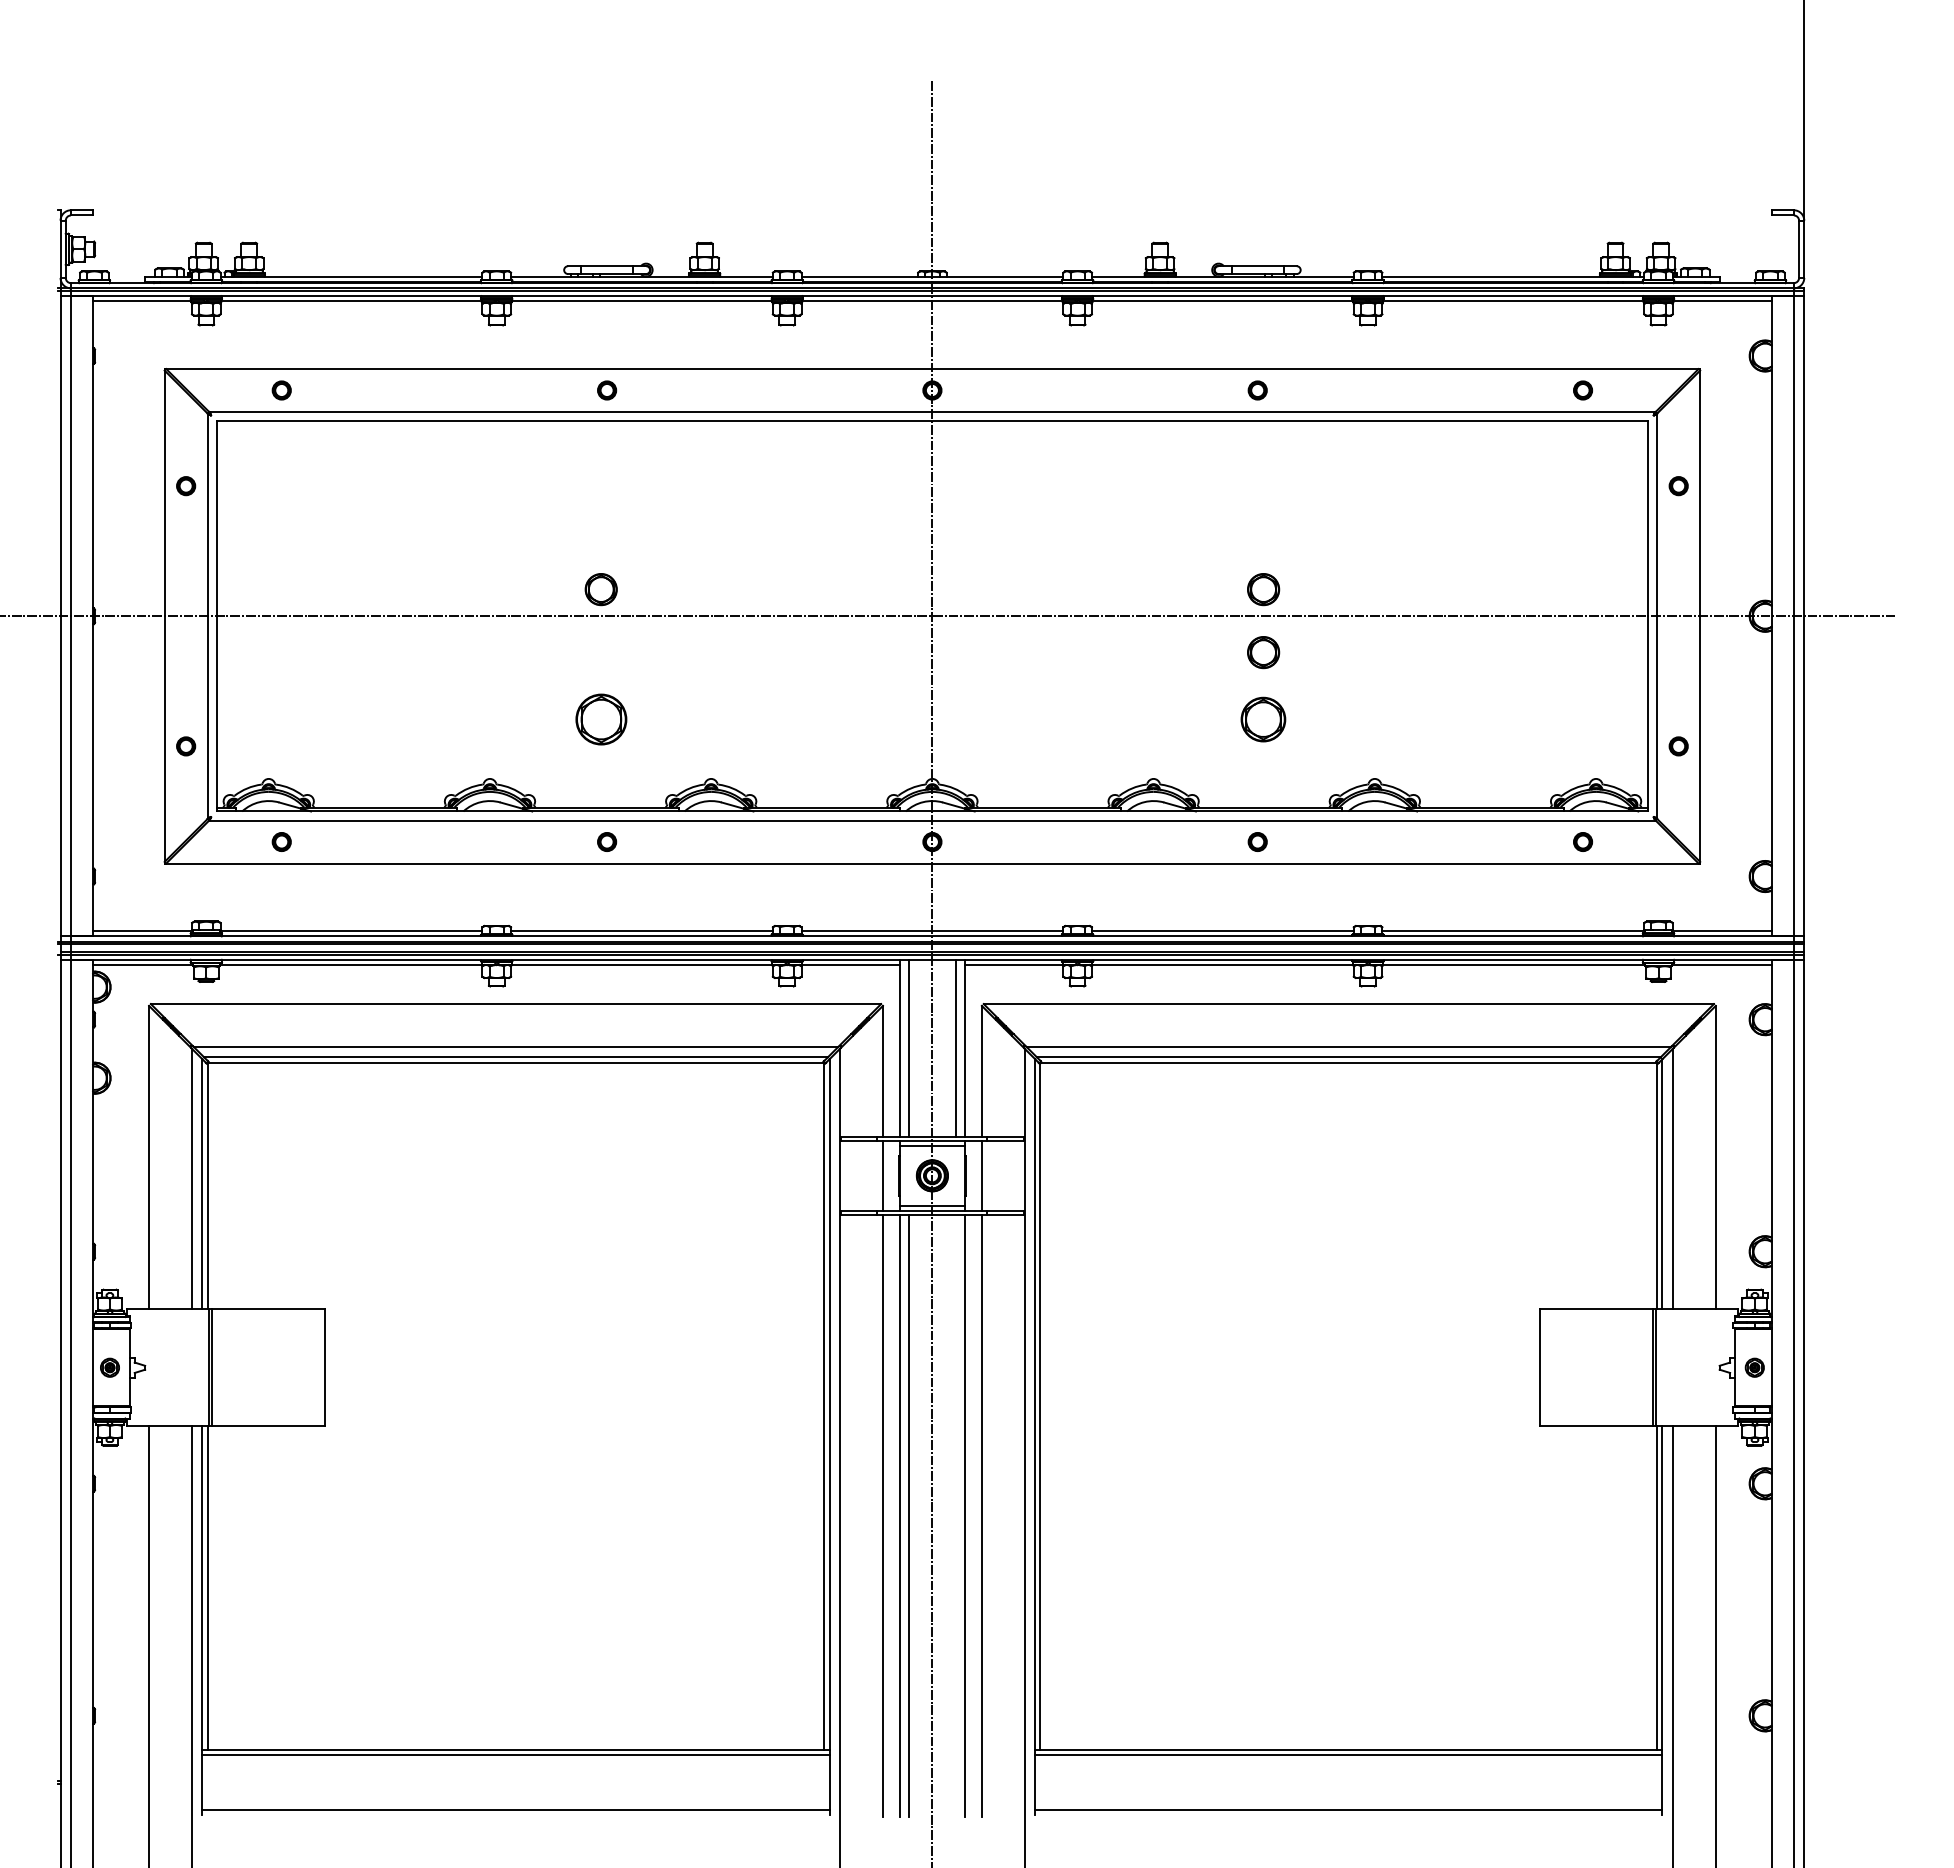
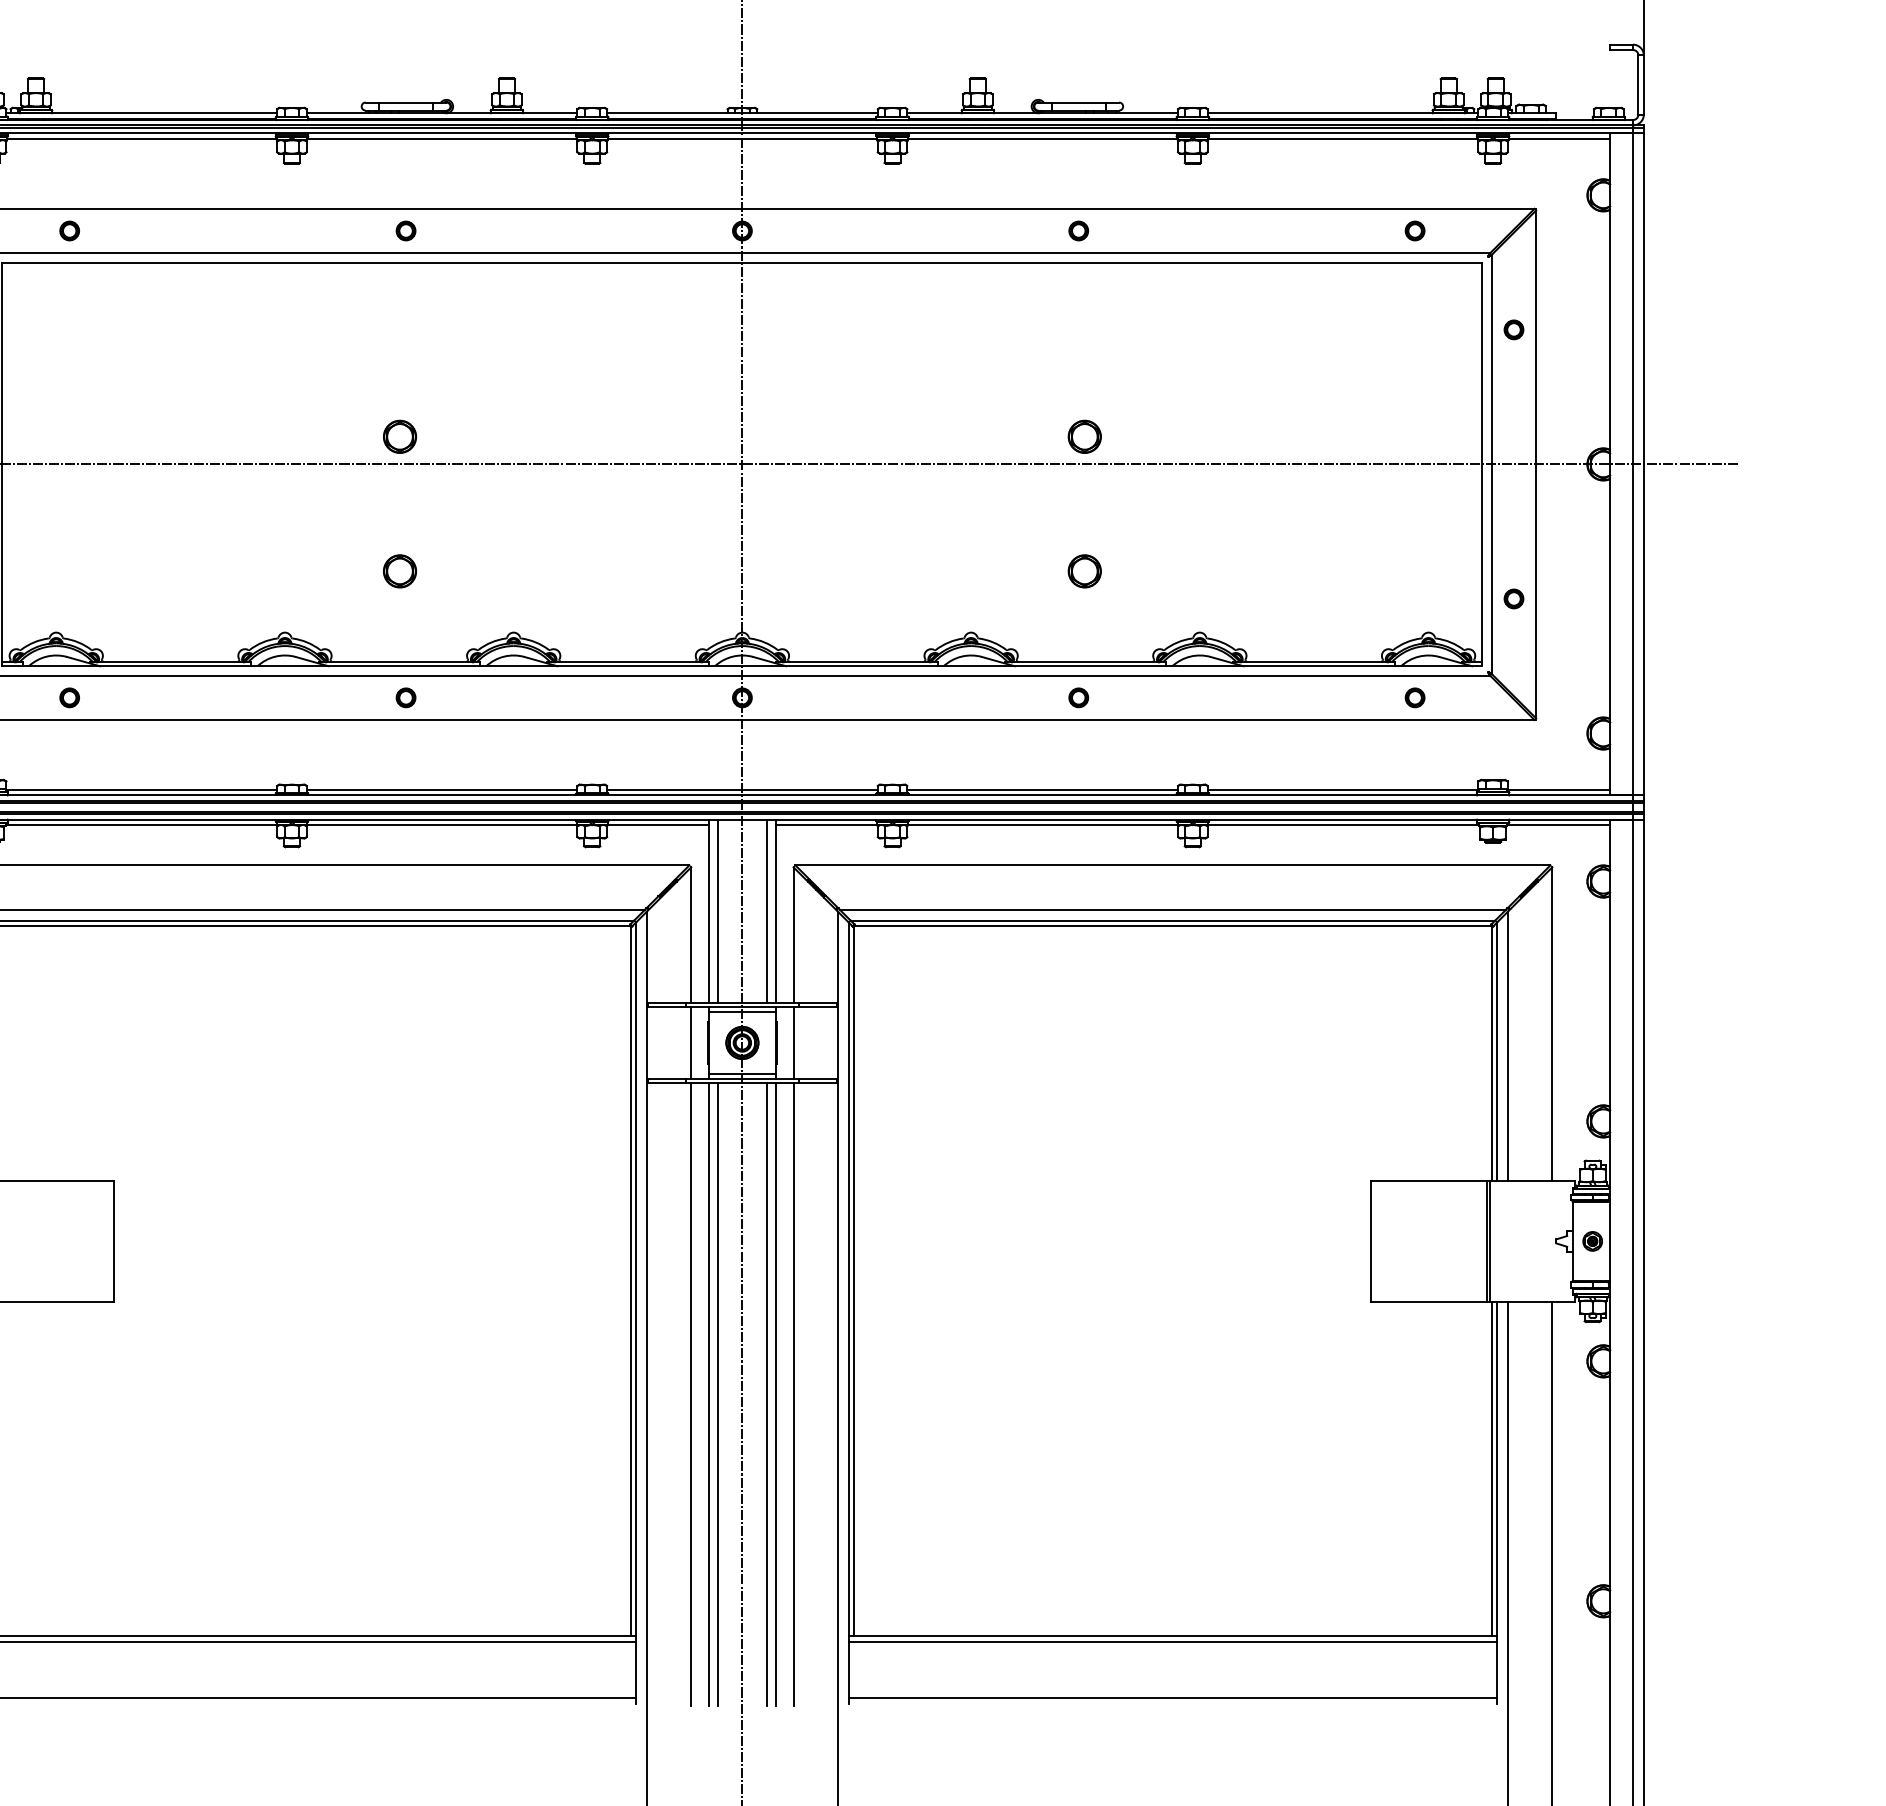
part: (1263, 652) -> (1084, 501), removed
part: (600, 719) -> (399, 571), size x0.62
part: (1263, 719) -> (1084, 571), size x0.71
line: (955, 1515) -> (766, 1394), added

